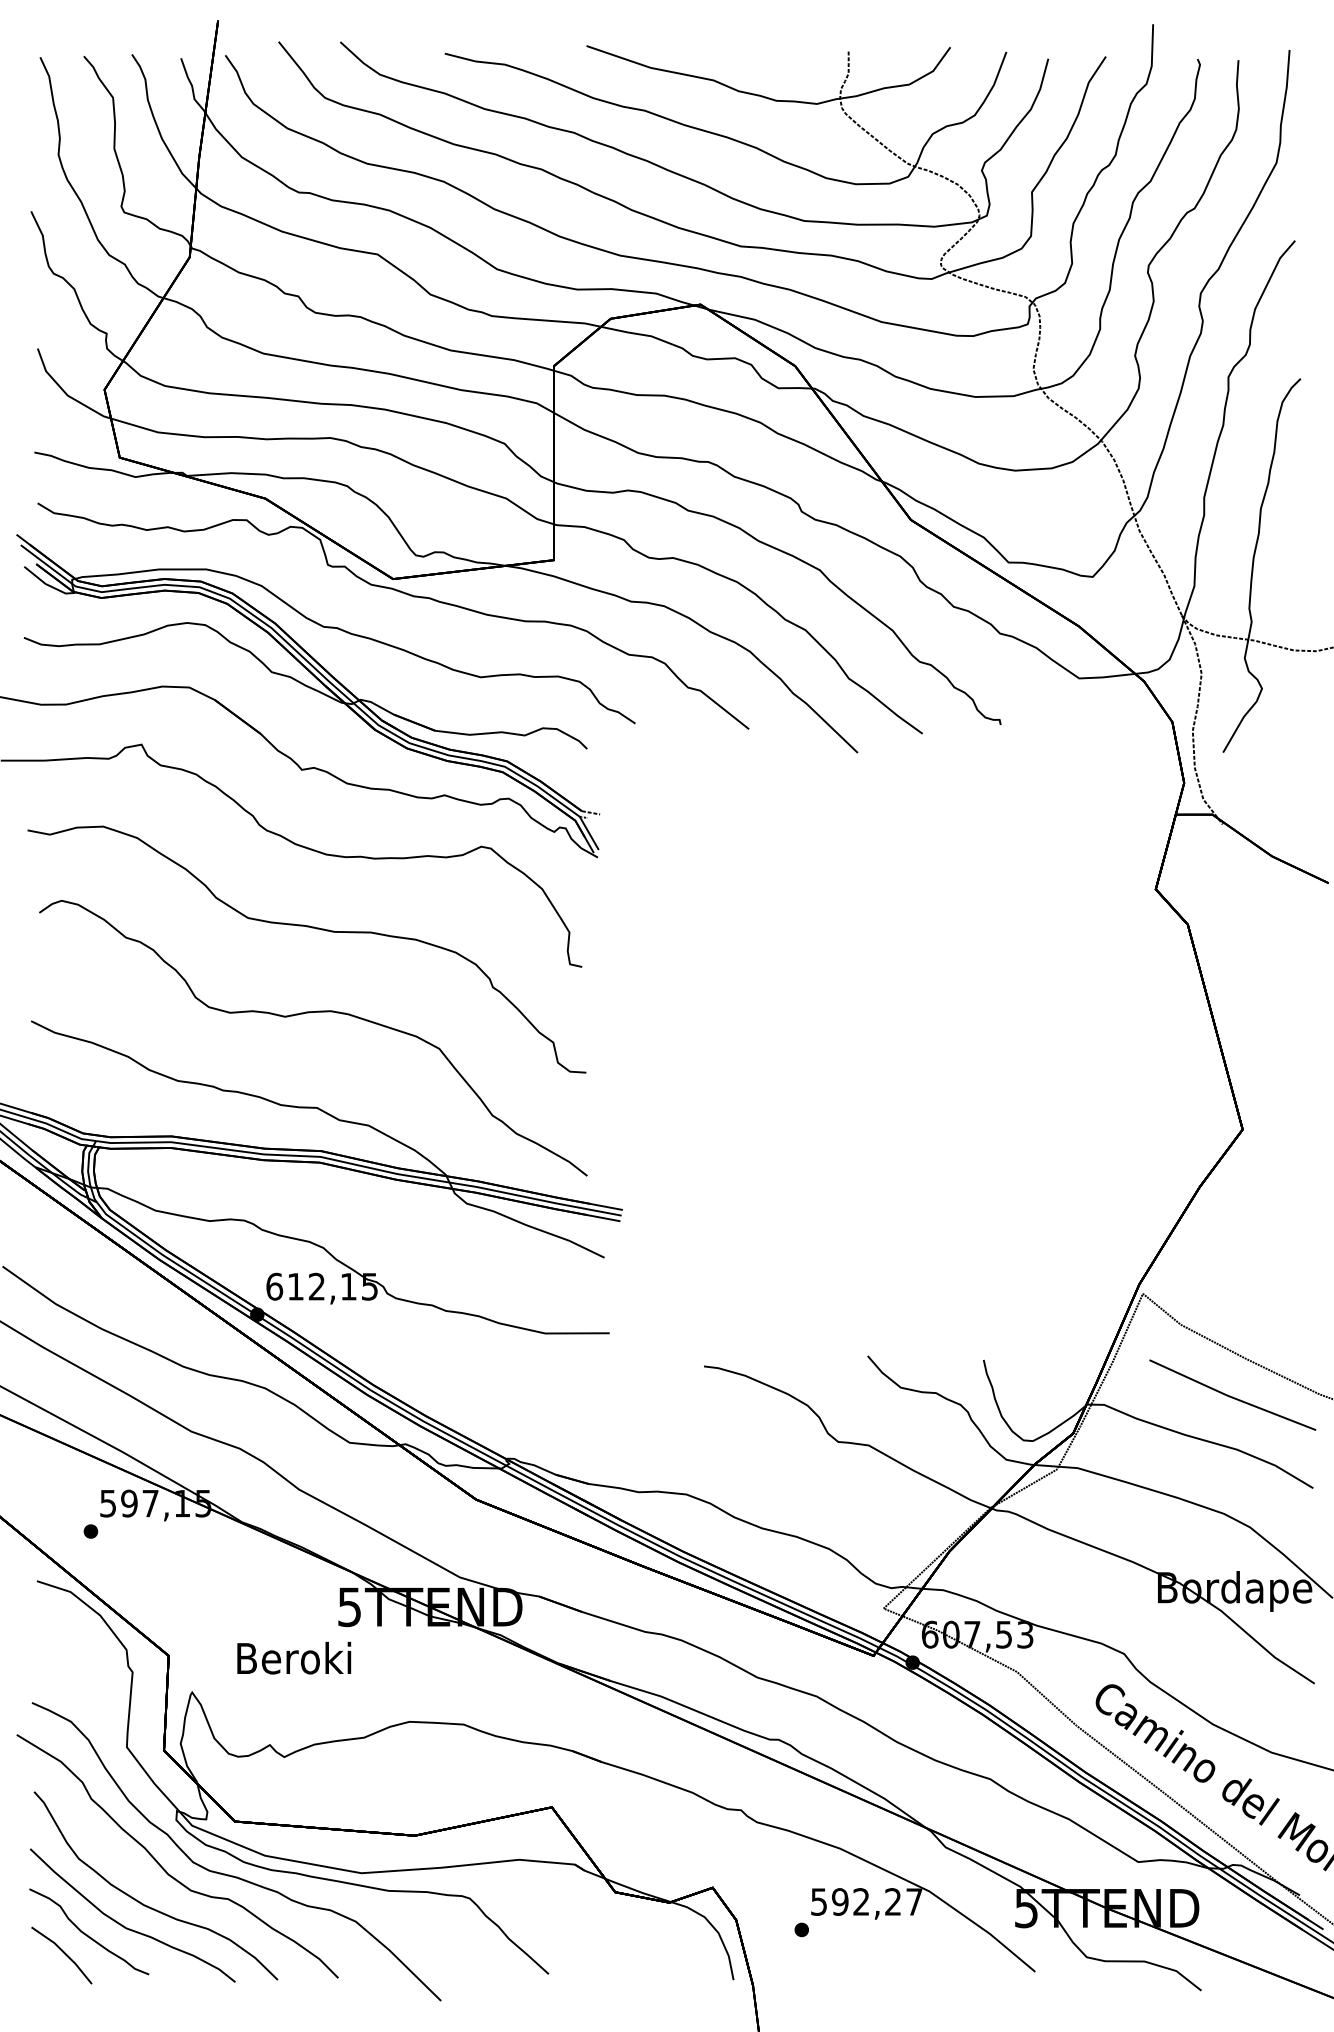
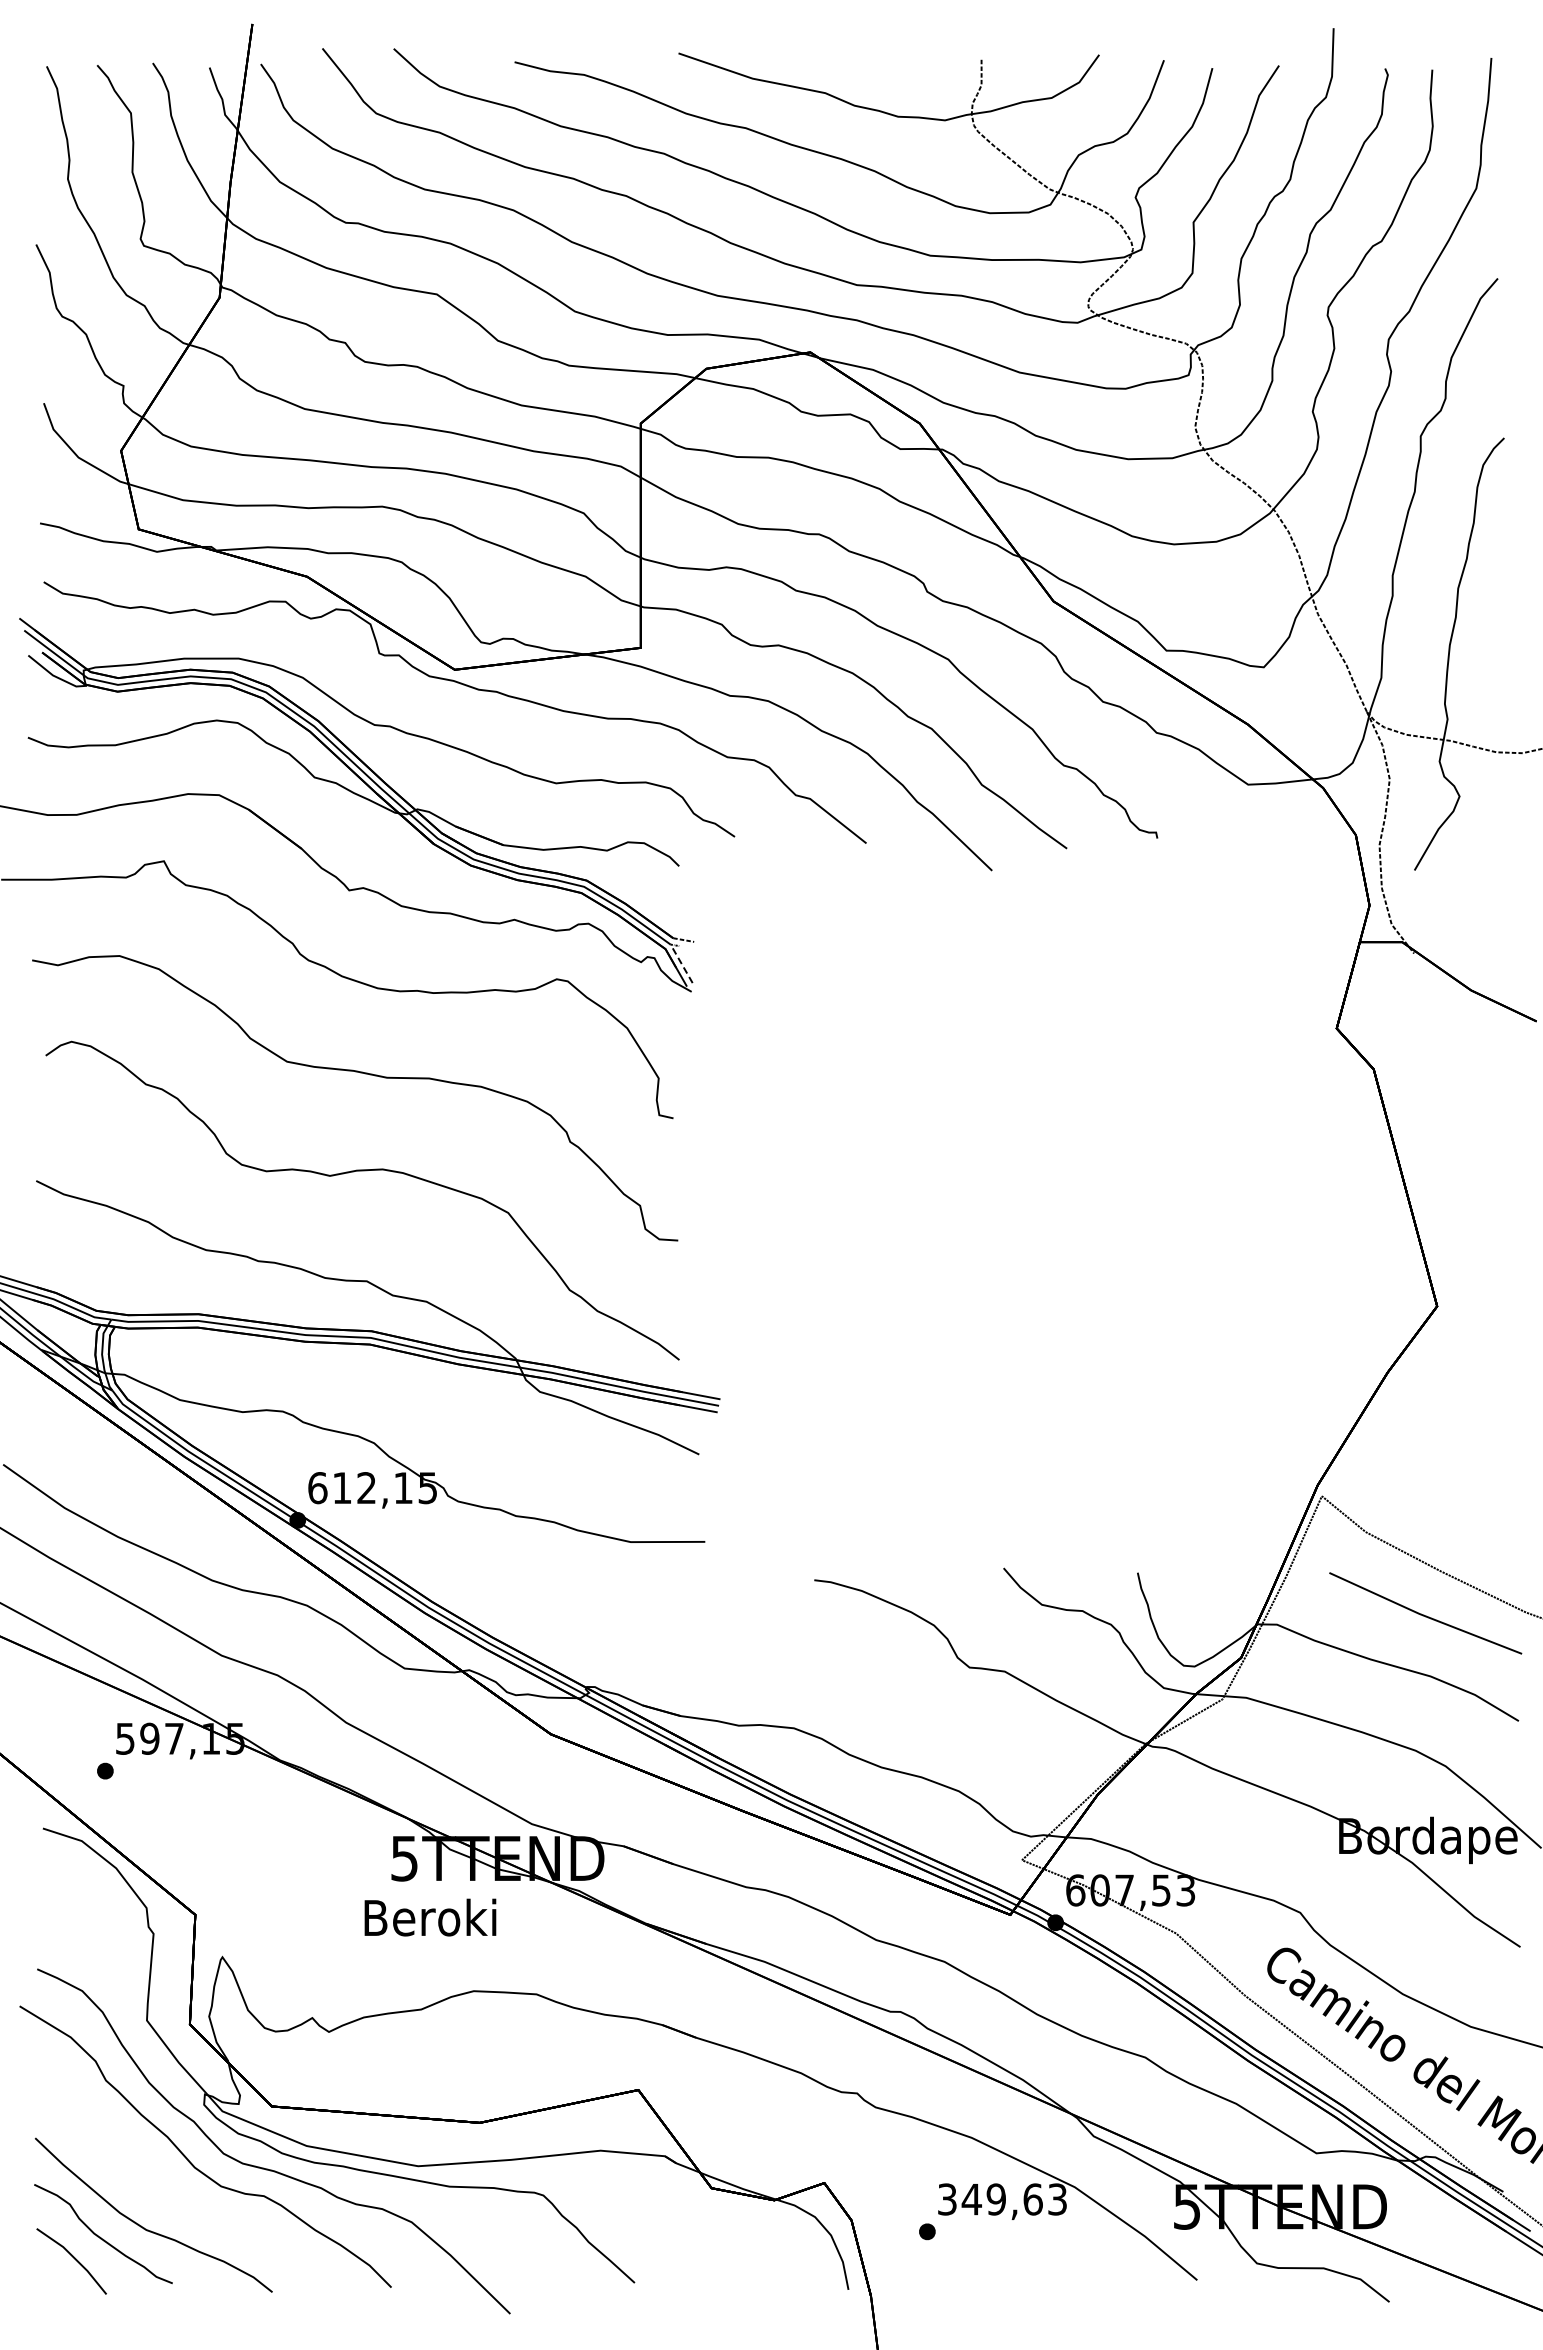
line: (589, 833) -> (681, 963), solid -> dashed
text: (294, 1658) -> (430, 1917), moved
text: (866, 1901) -> (1002, 2199), 592,27 -> 349,63
curve: (147, 1905) -> (170, 2203), removed

